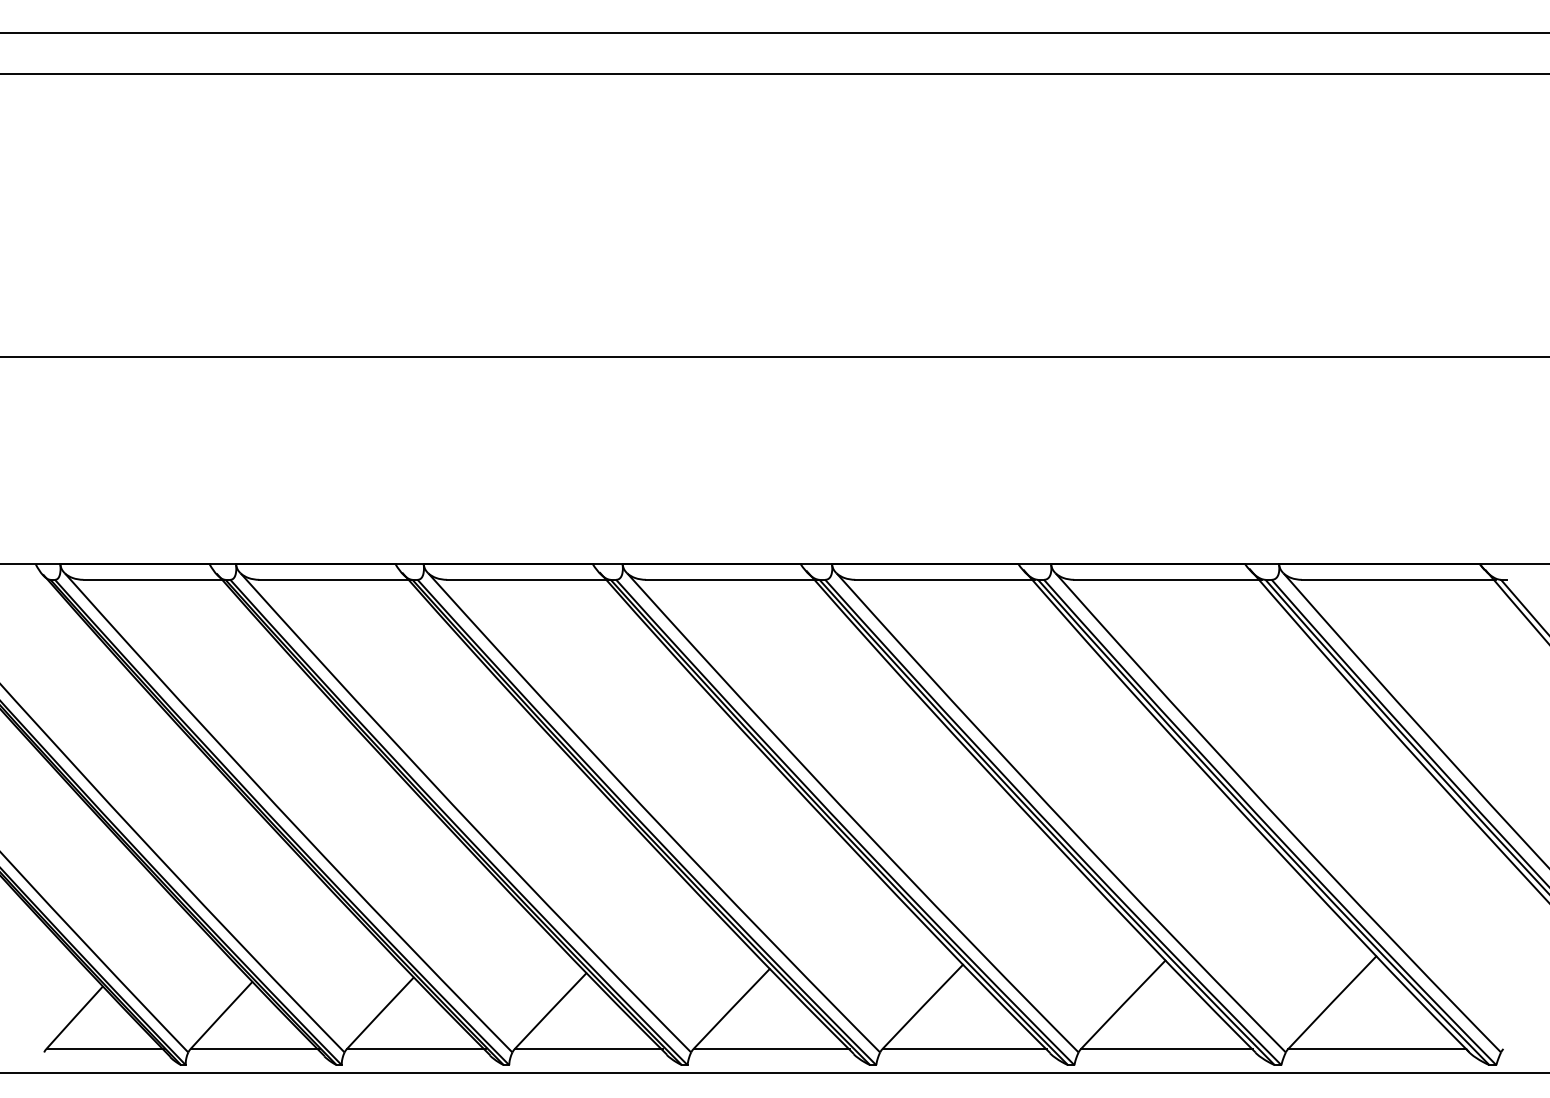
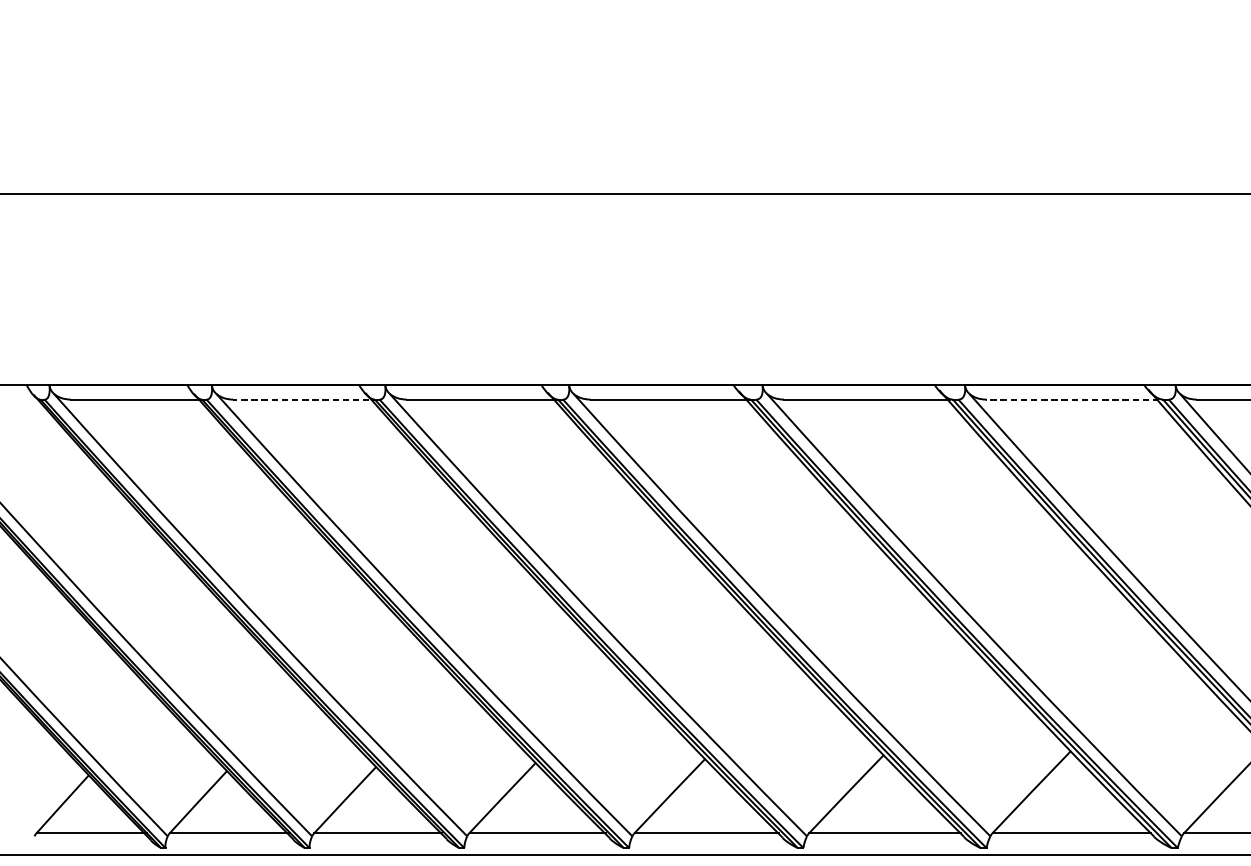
line: (338, 579) -> (306, 399), solid -> dashed
line: (1167, 579) -> (1072, 399), solid -> dashed

